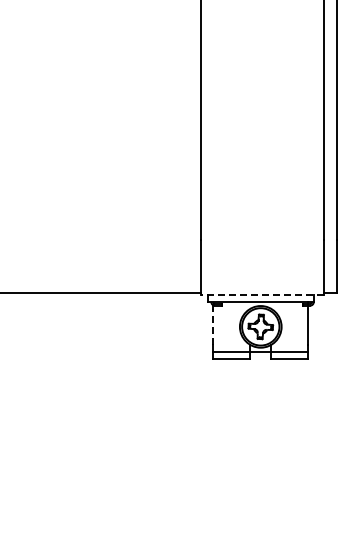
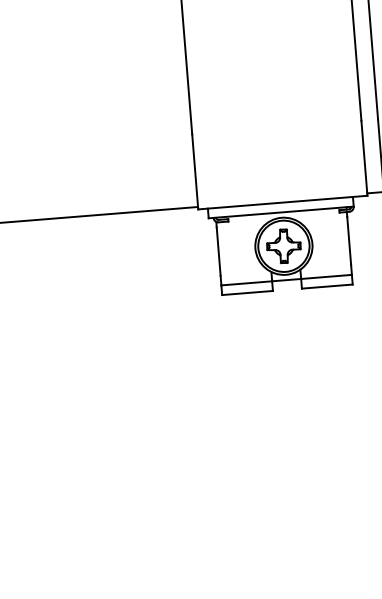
line: (262, 295) -> (282, 203), dashed -> solid
line: (213, 326) -> (219, 250), dashed -> solid

